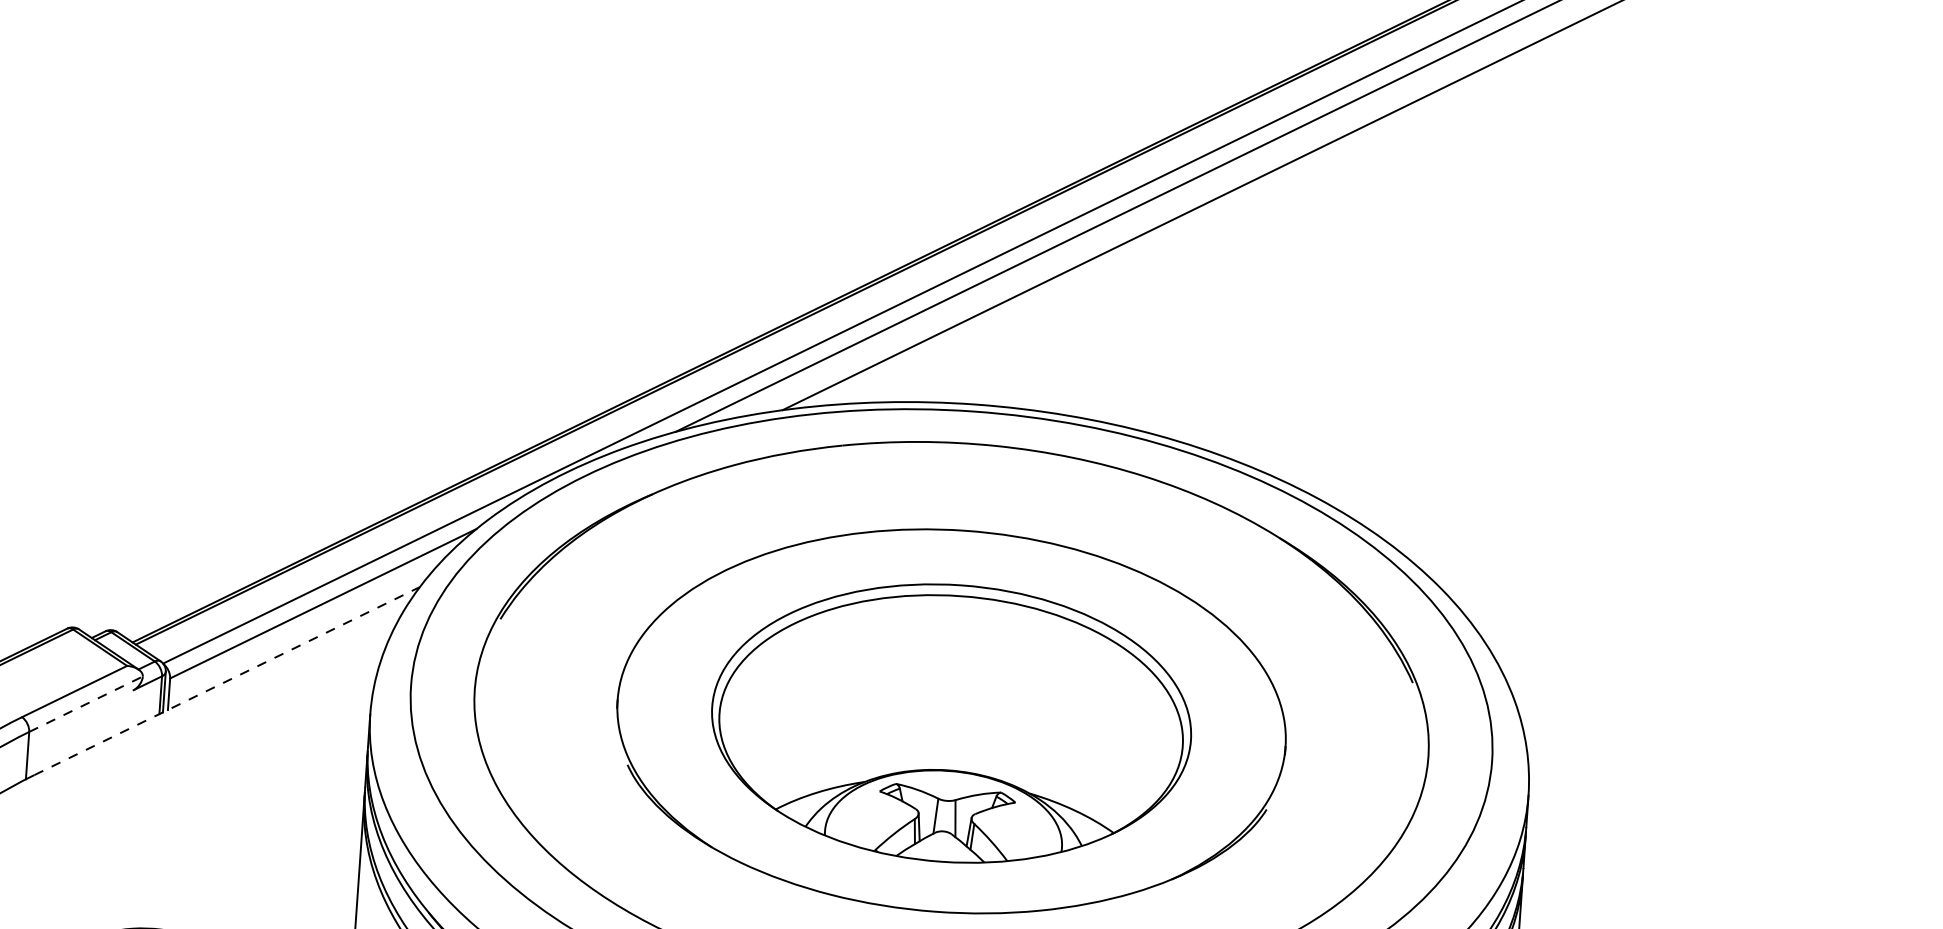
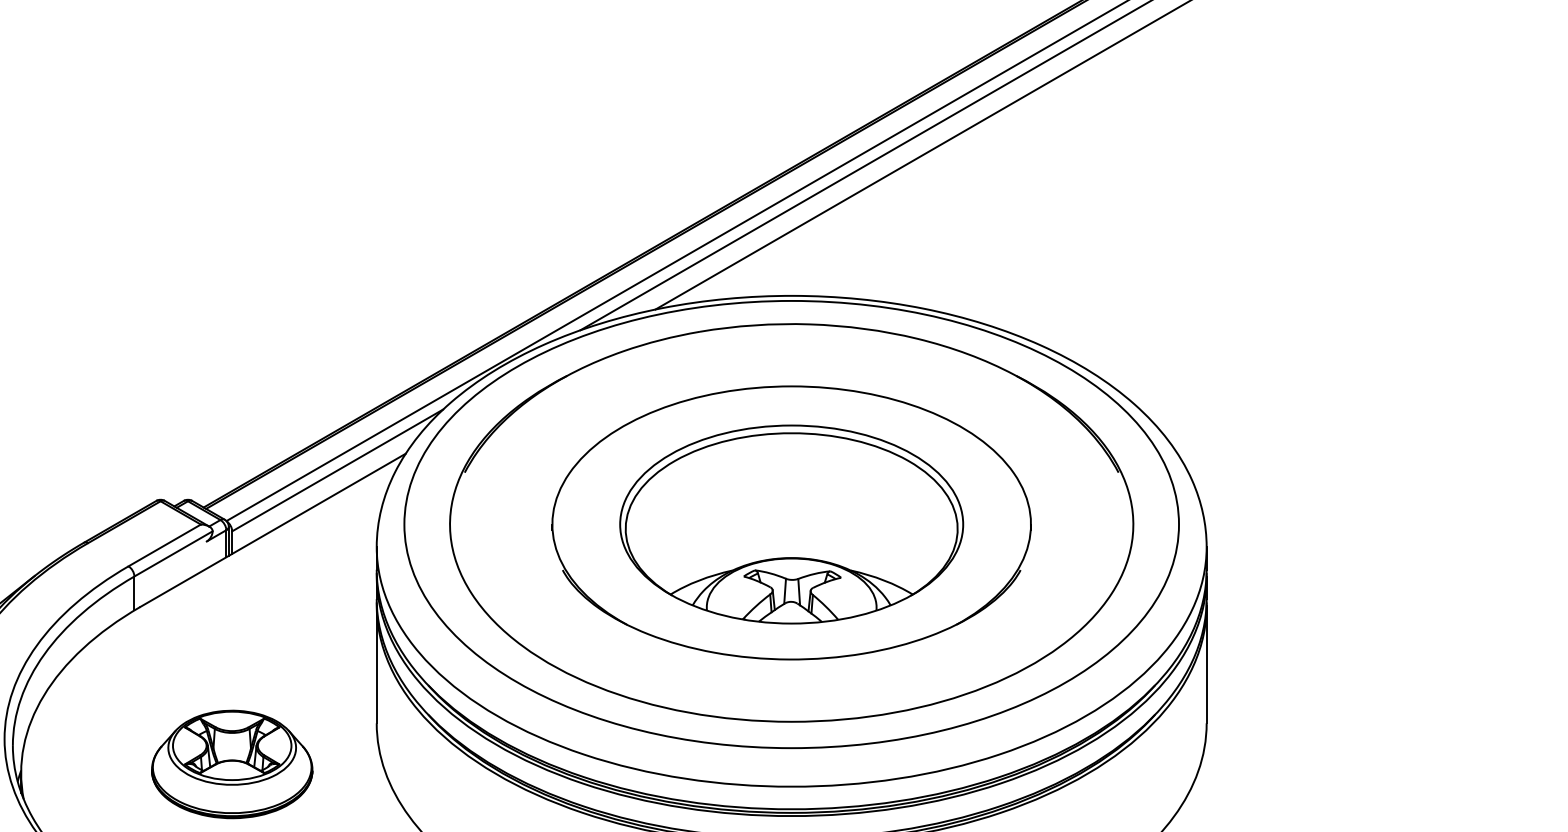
line: (227, 681) -> (273, 530), dashed -> solid
line: (86, 703) -> (173, 553), dashed -> solid

